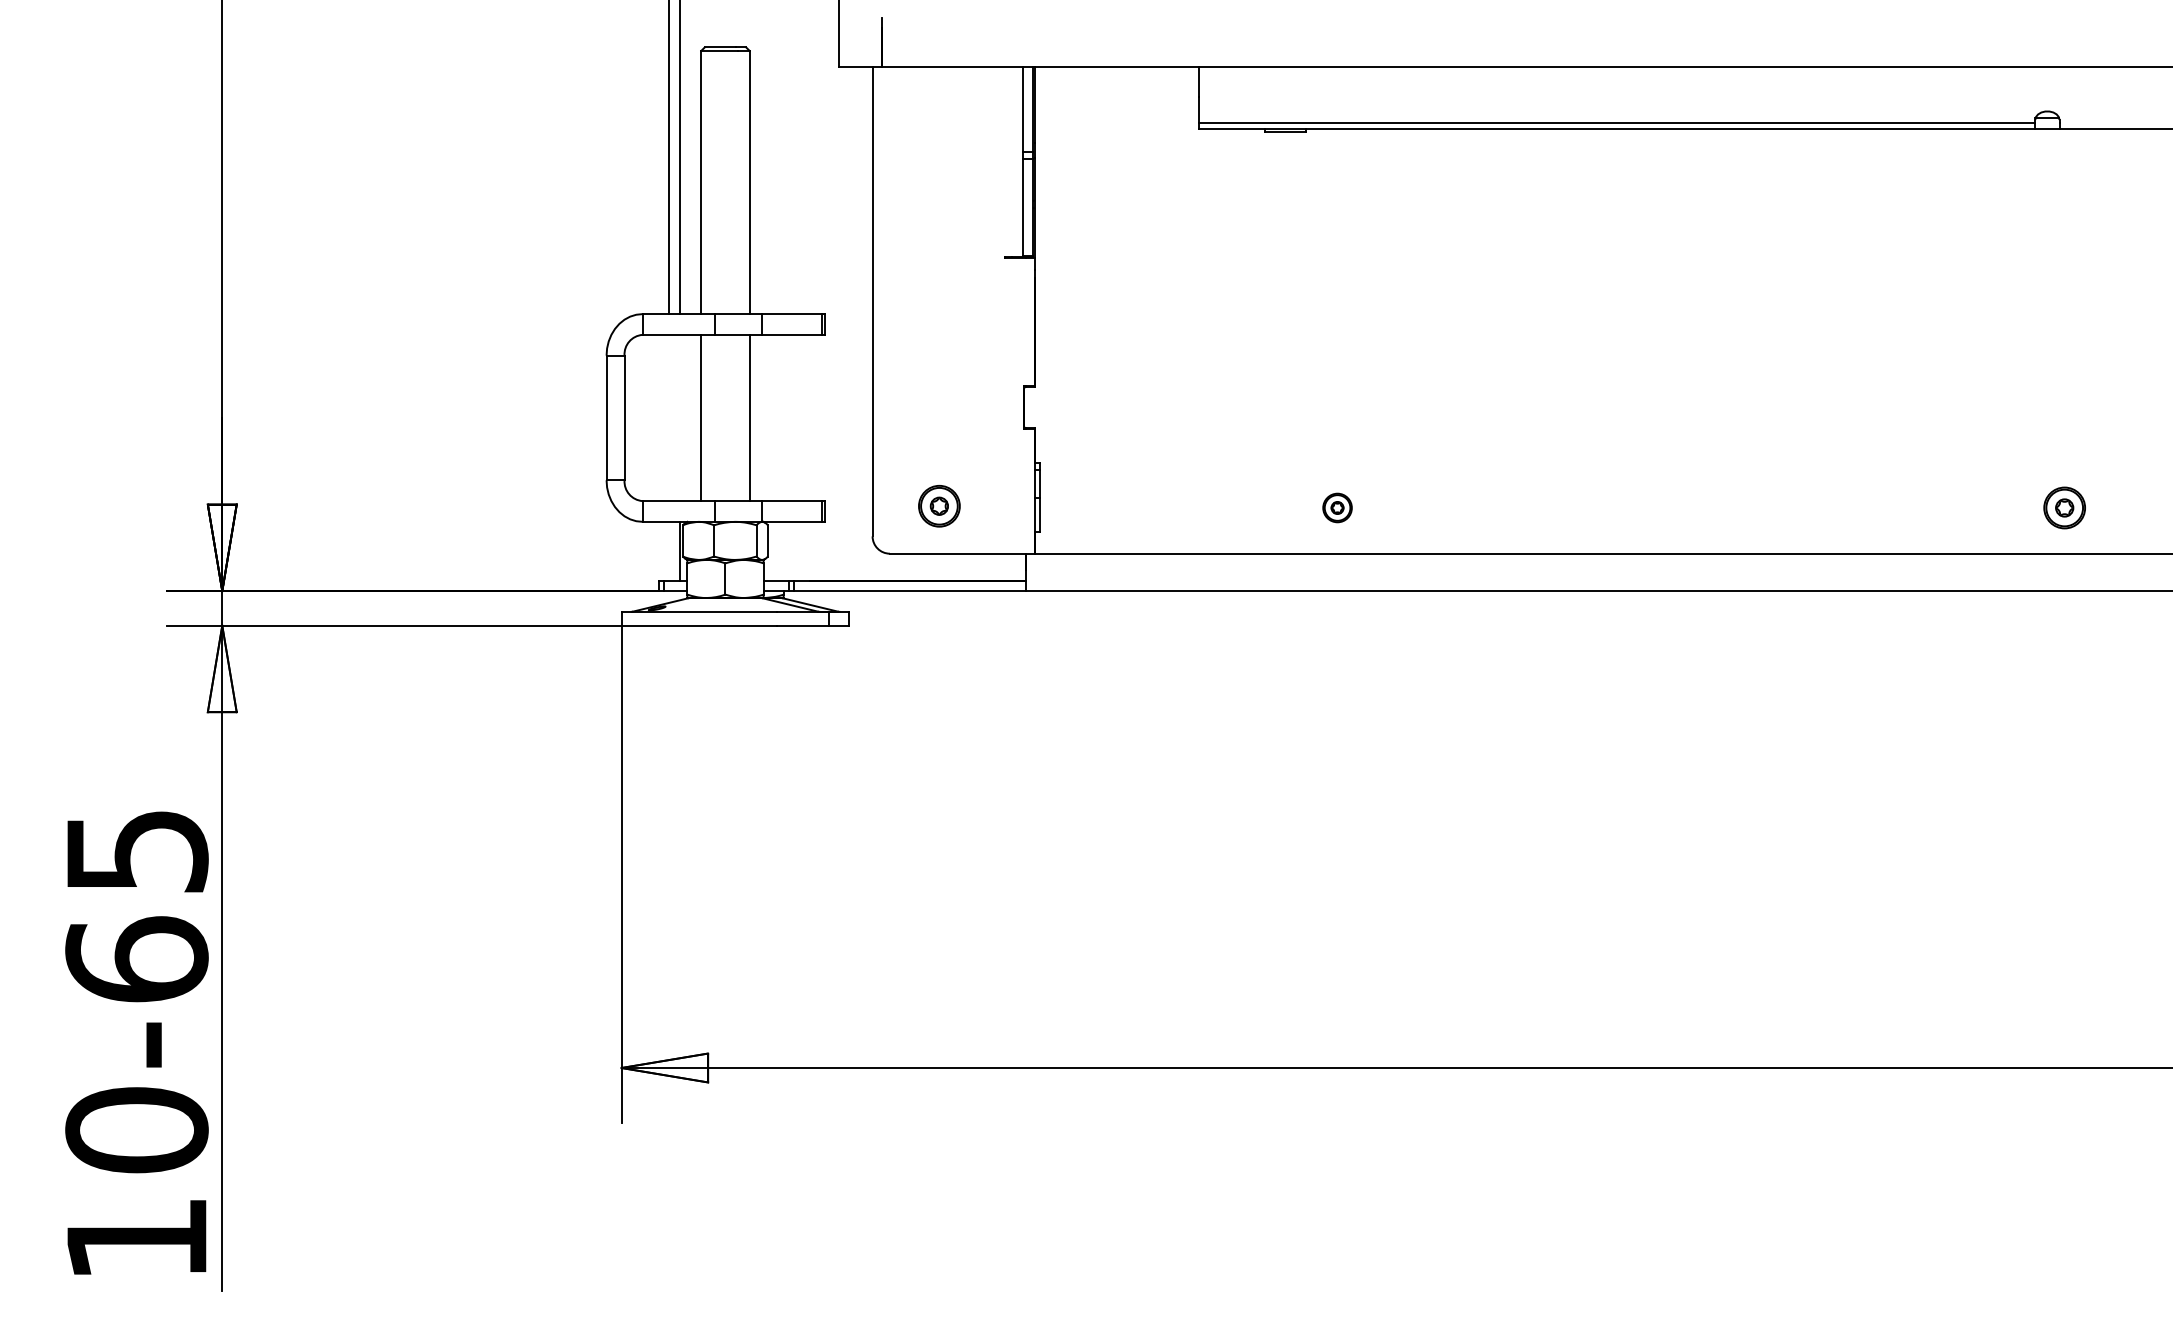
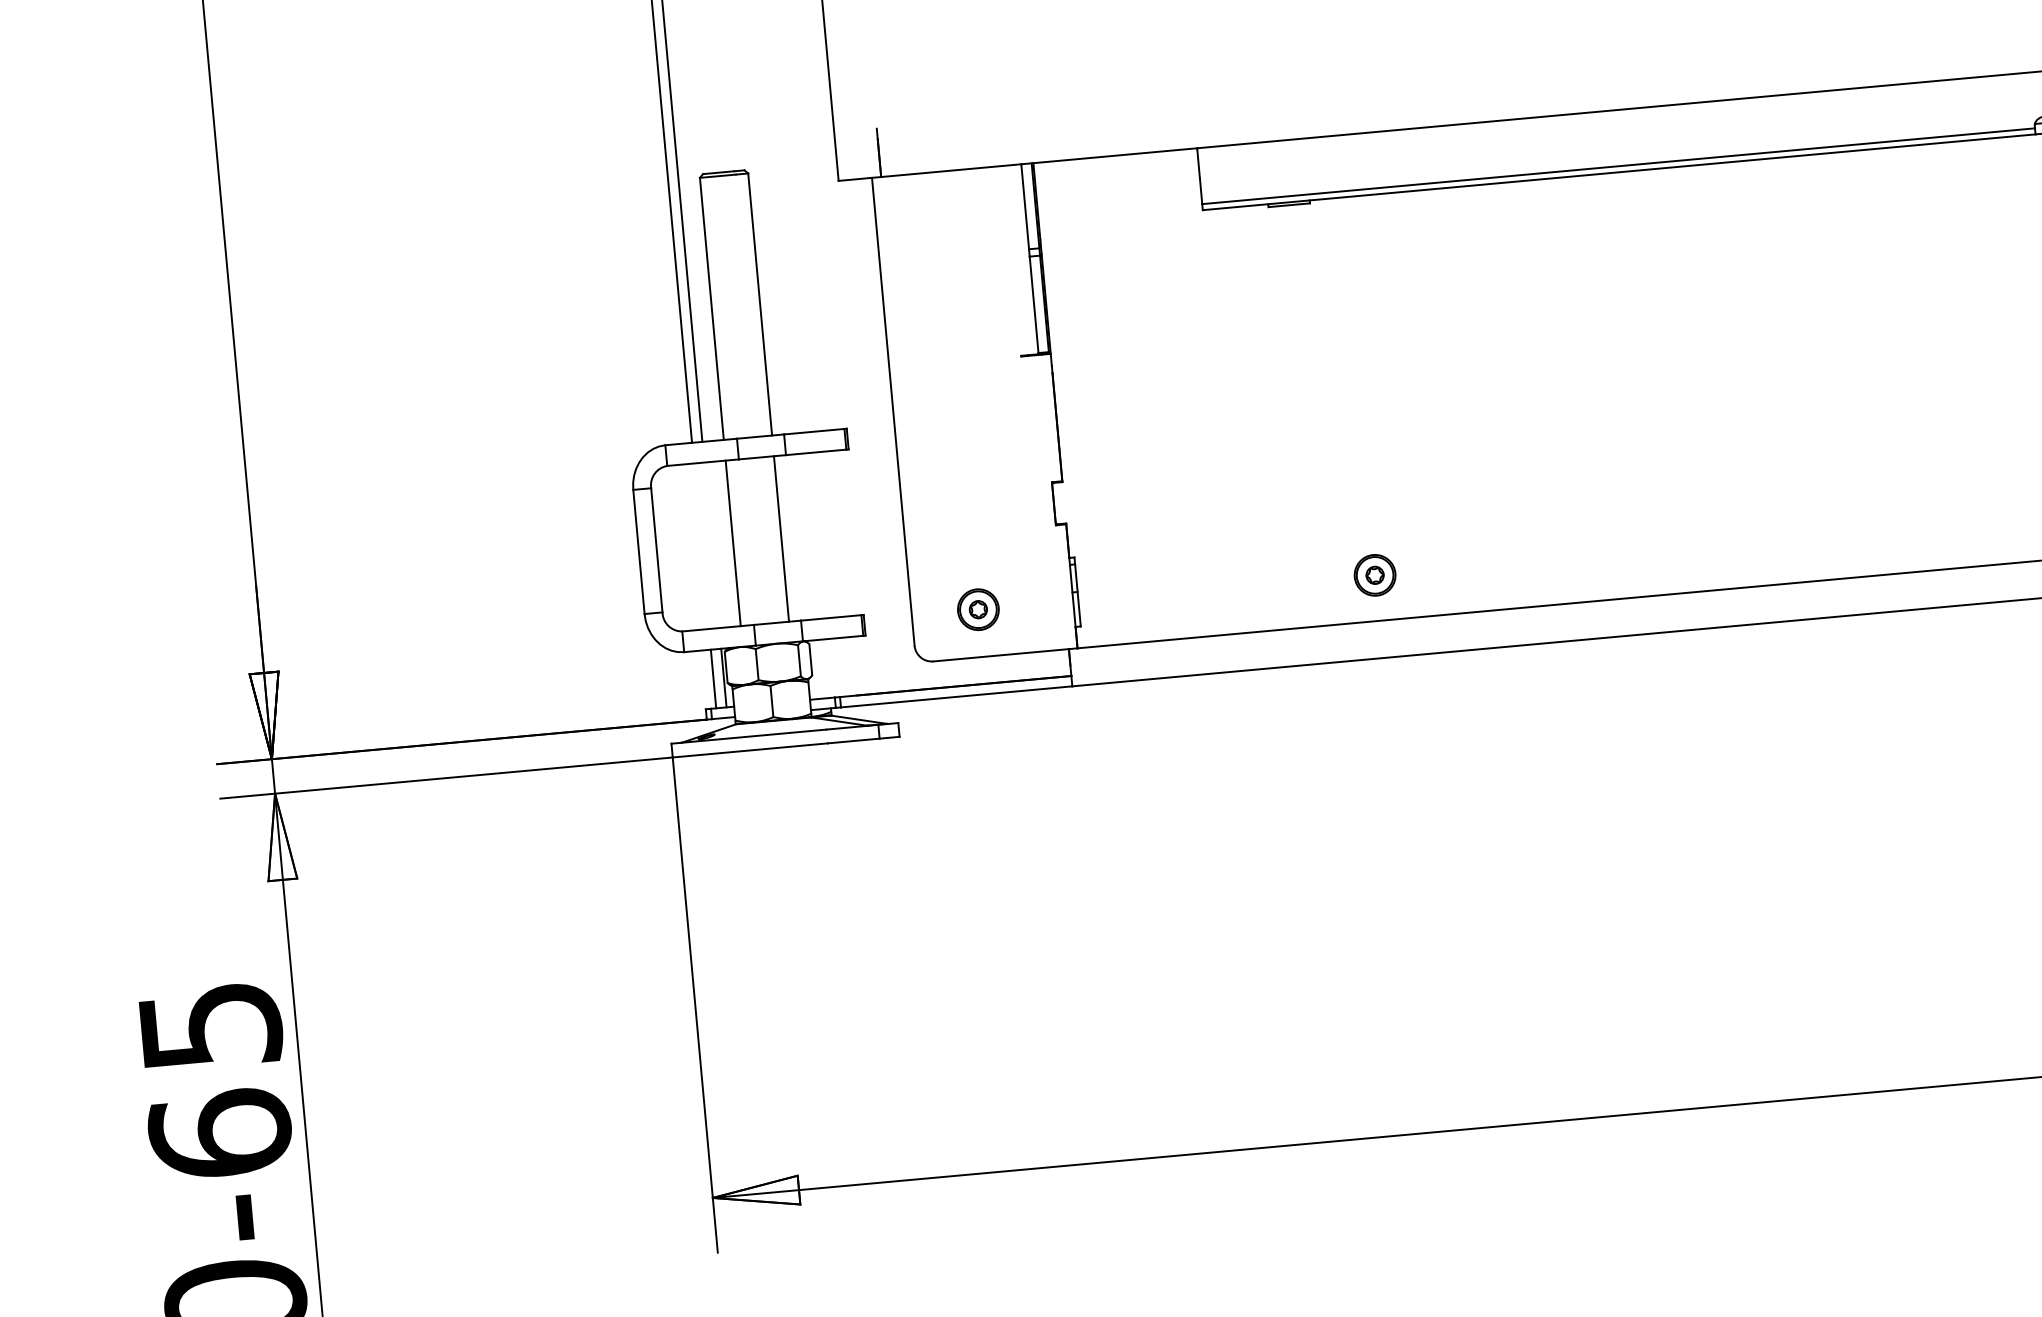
part: (1337, 507) -> (1374, 574), size x1.43
line: (669, 550) -> (713, 678), added

